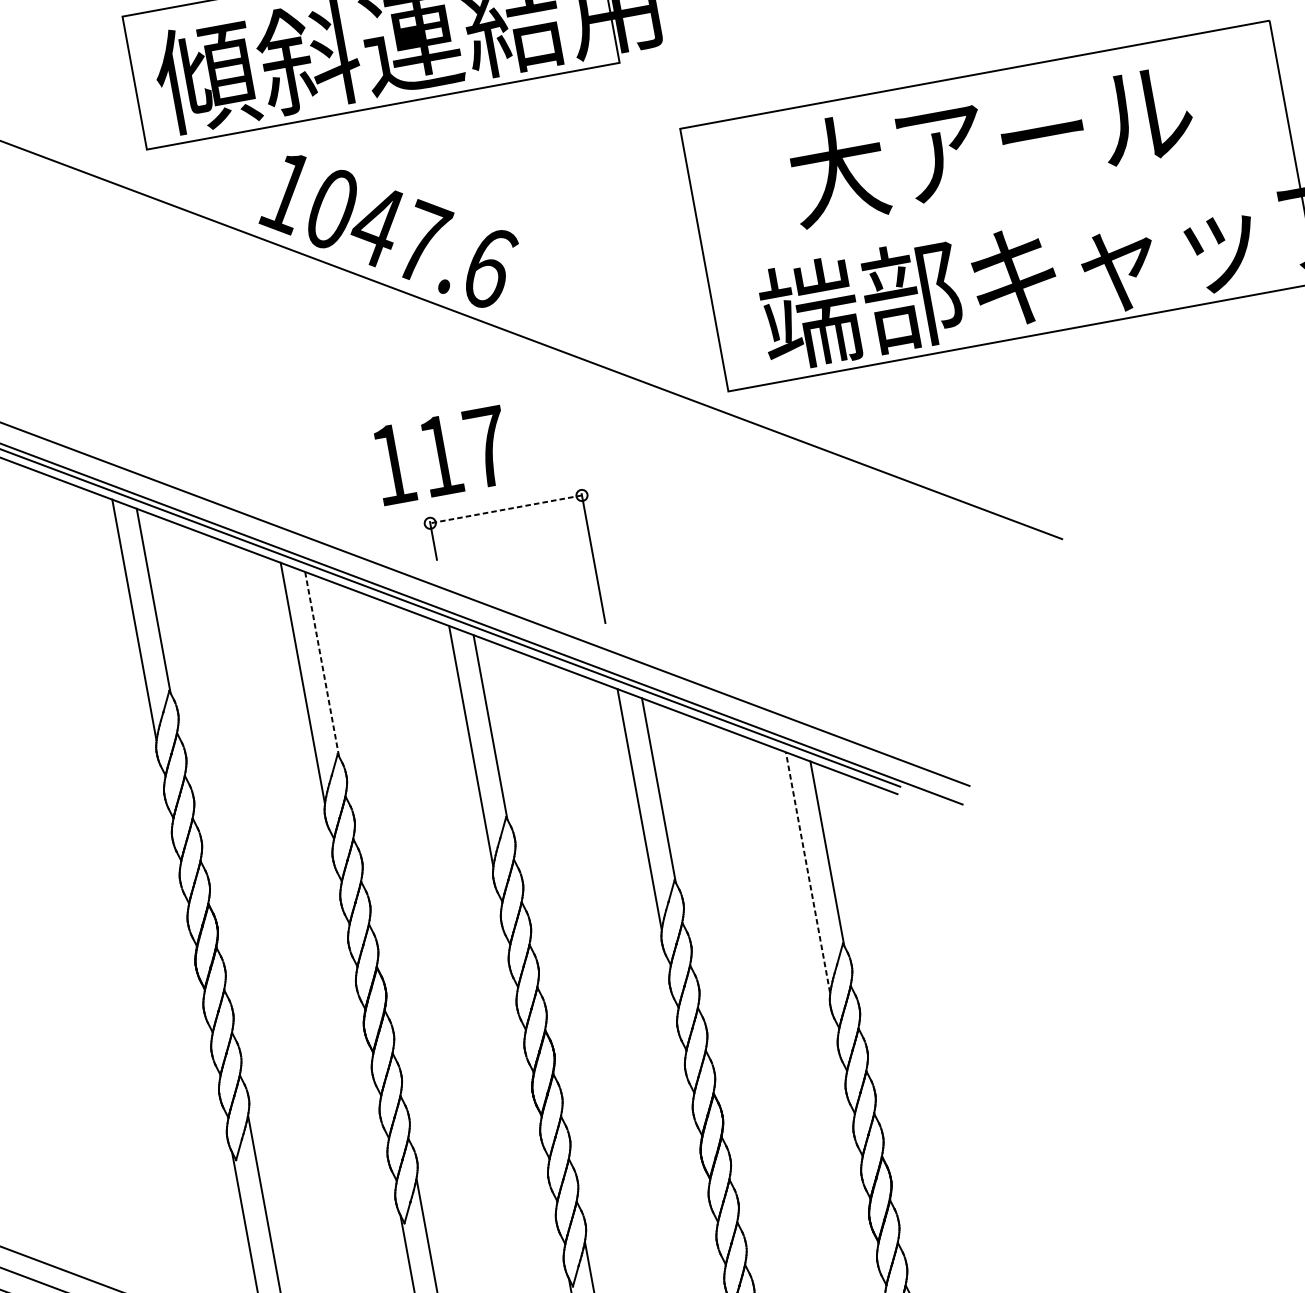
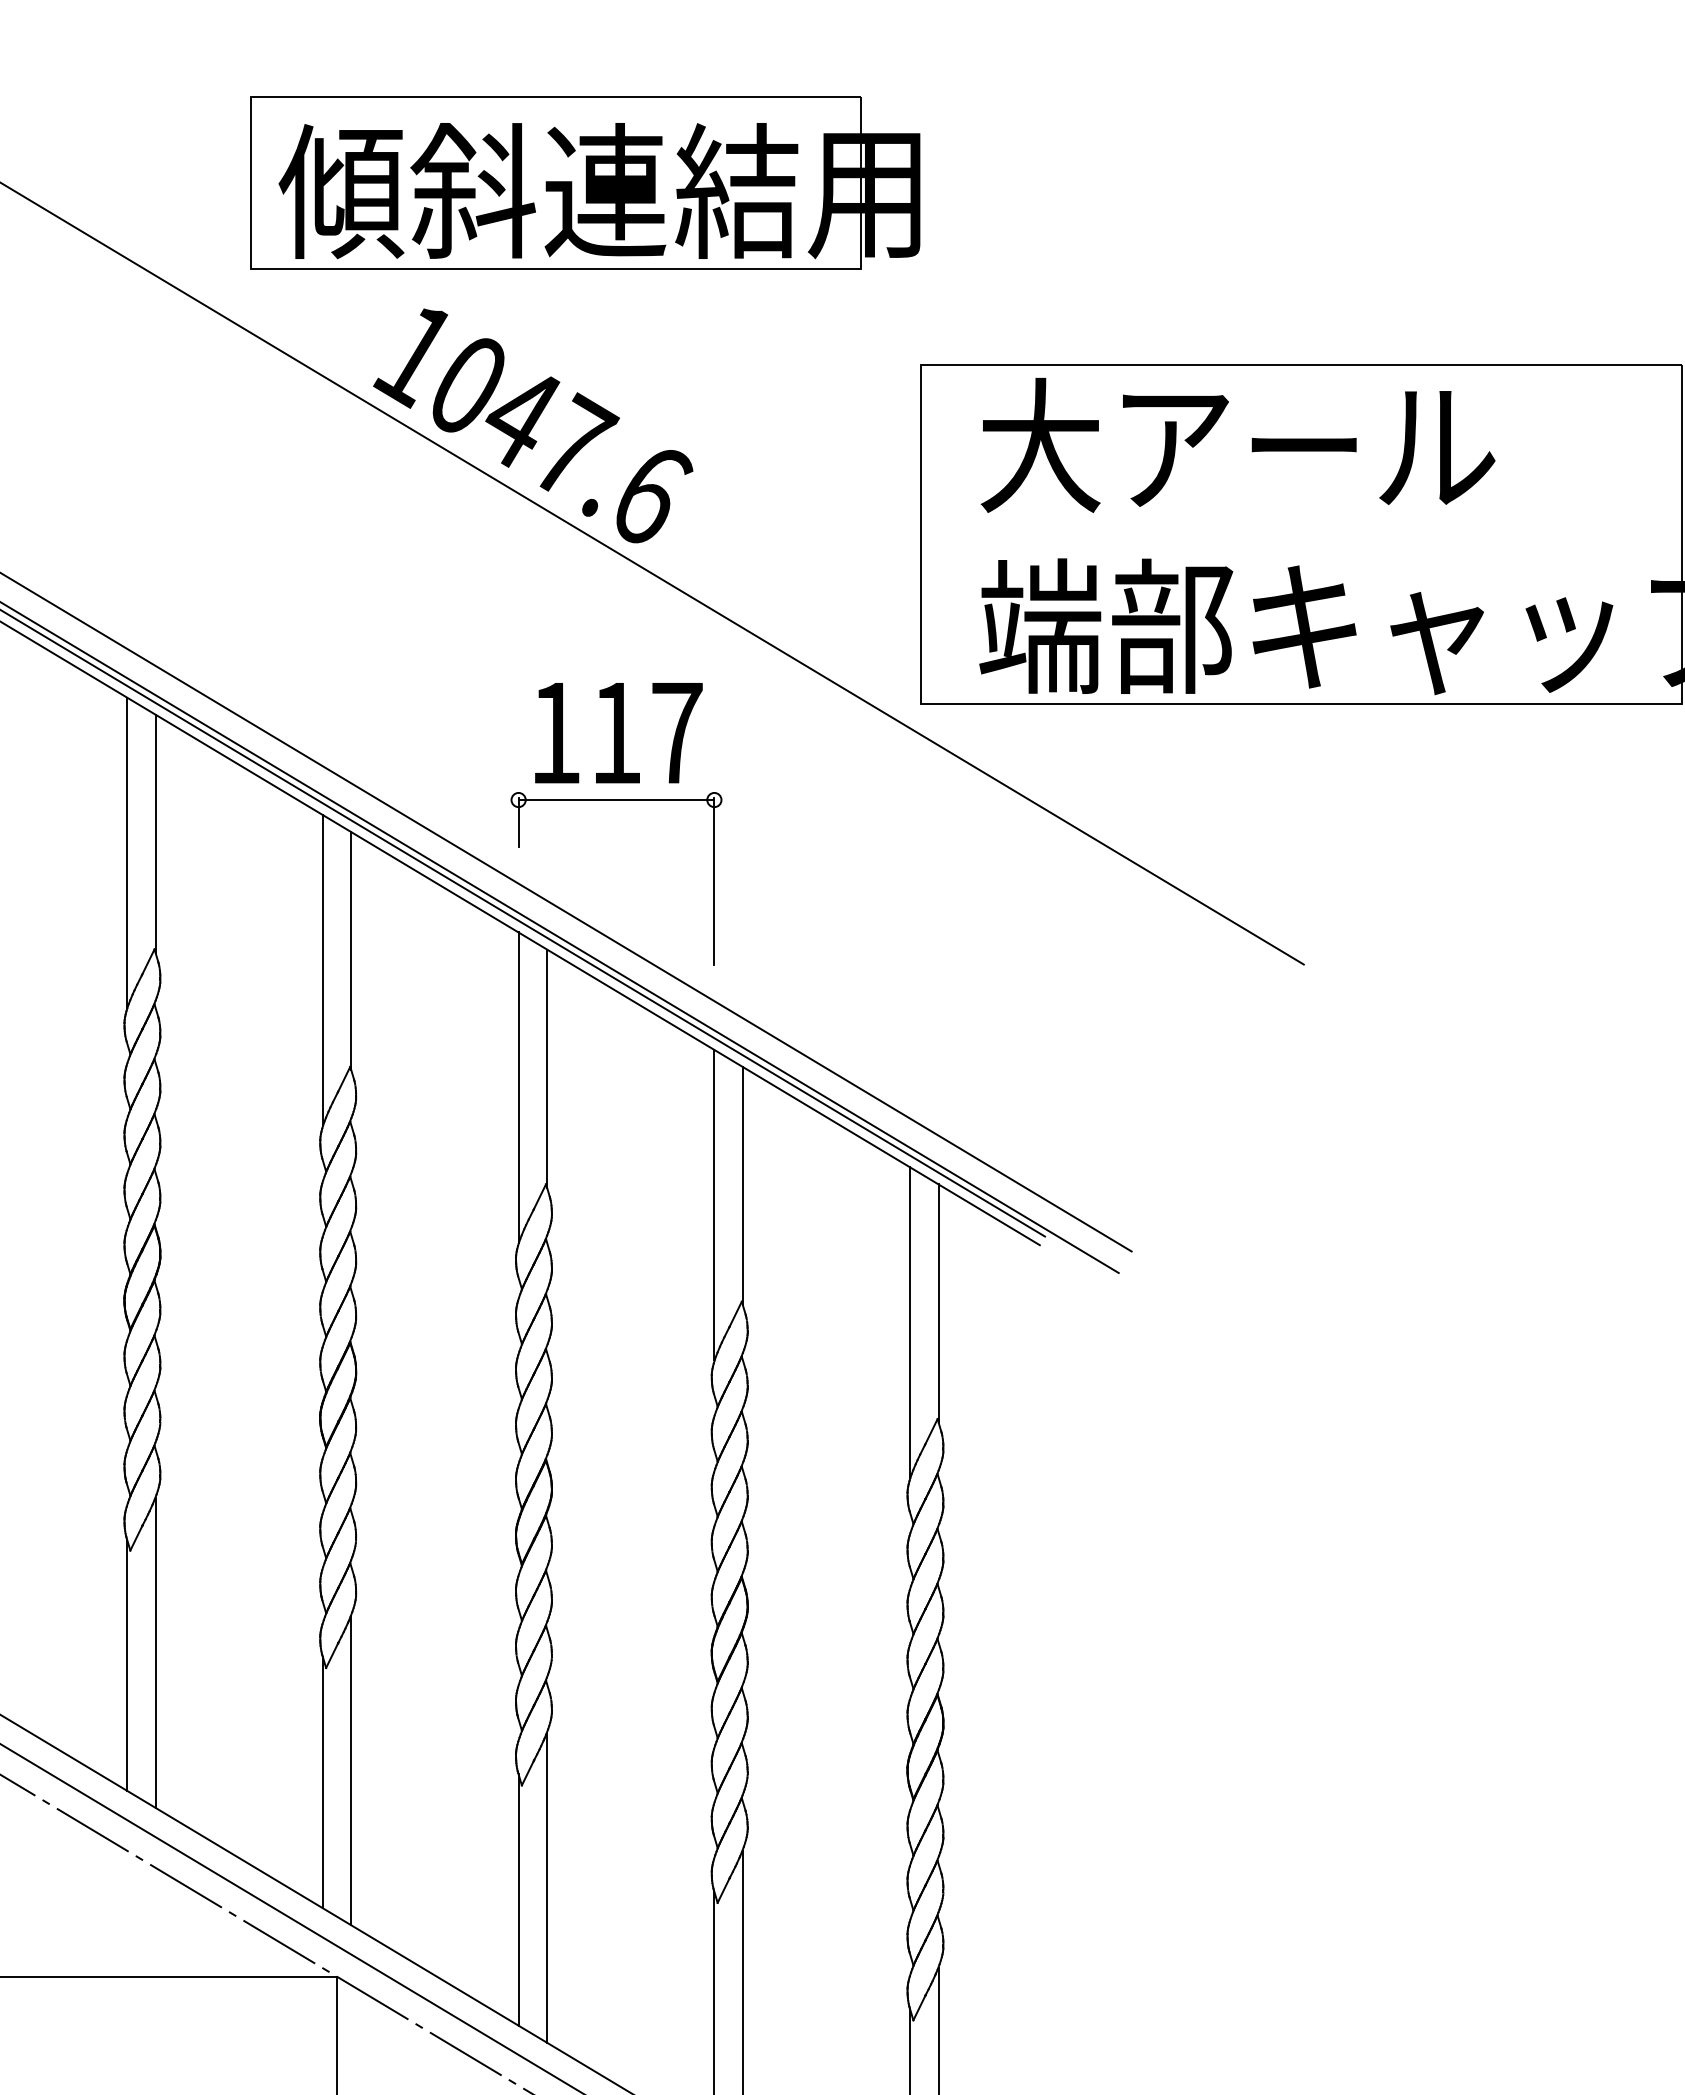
text: (990, 142) -> (1237, 445), moved
text: (441, 455) -> (618, 733), moved
line: (506, 509) -> (616, 800), dashed -> solid
line: (322, 663) -> (351, 950), dashed -> solid
line: (808, 871) -> (910, 1321), dashed -> solid

